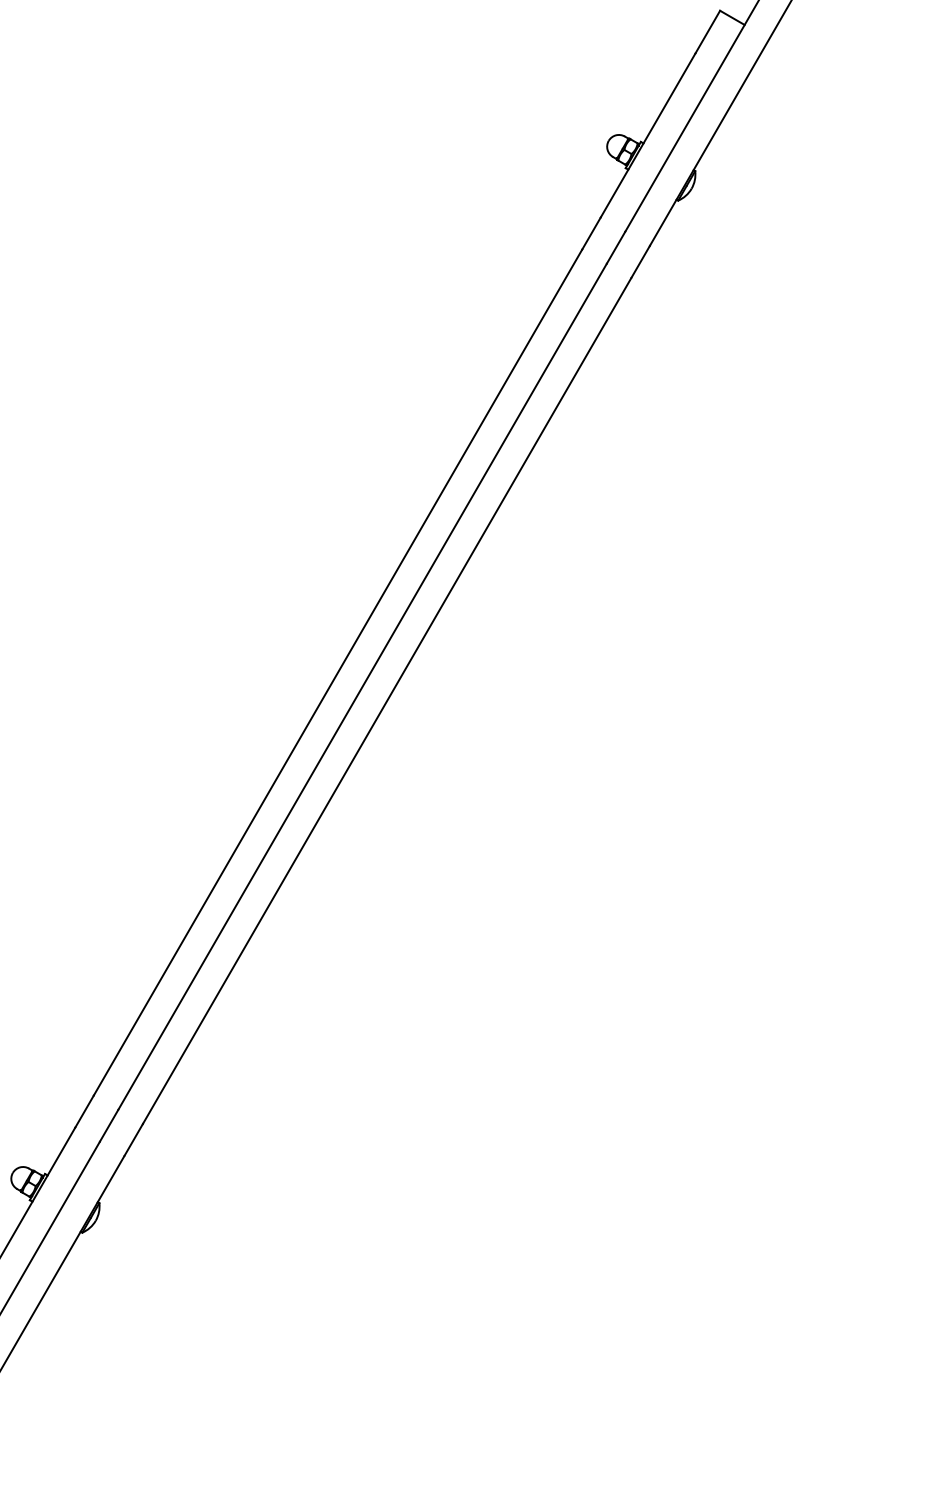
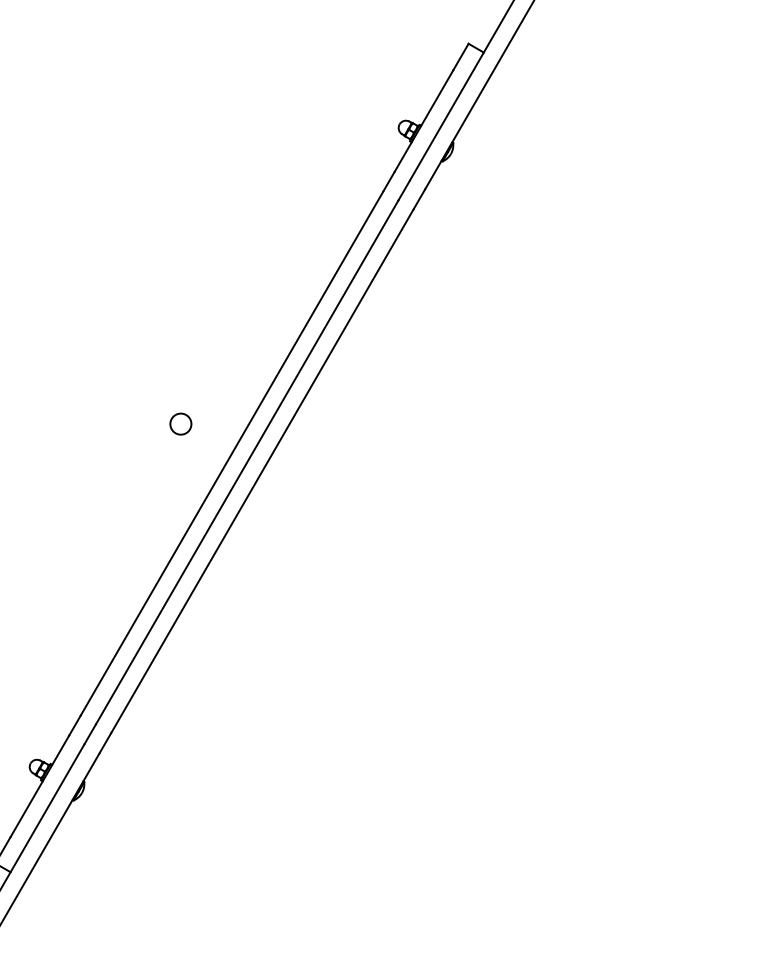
circle: (254, 623) -> (180, 423), added

